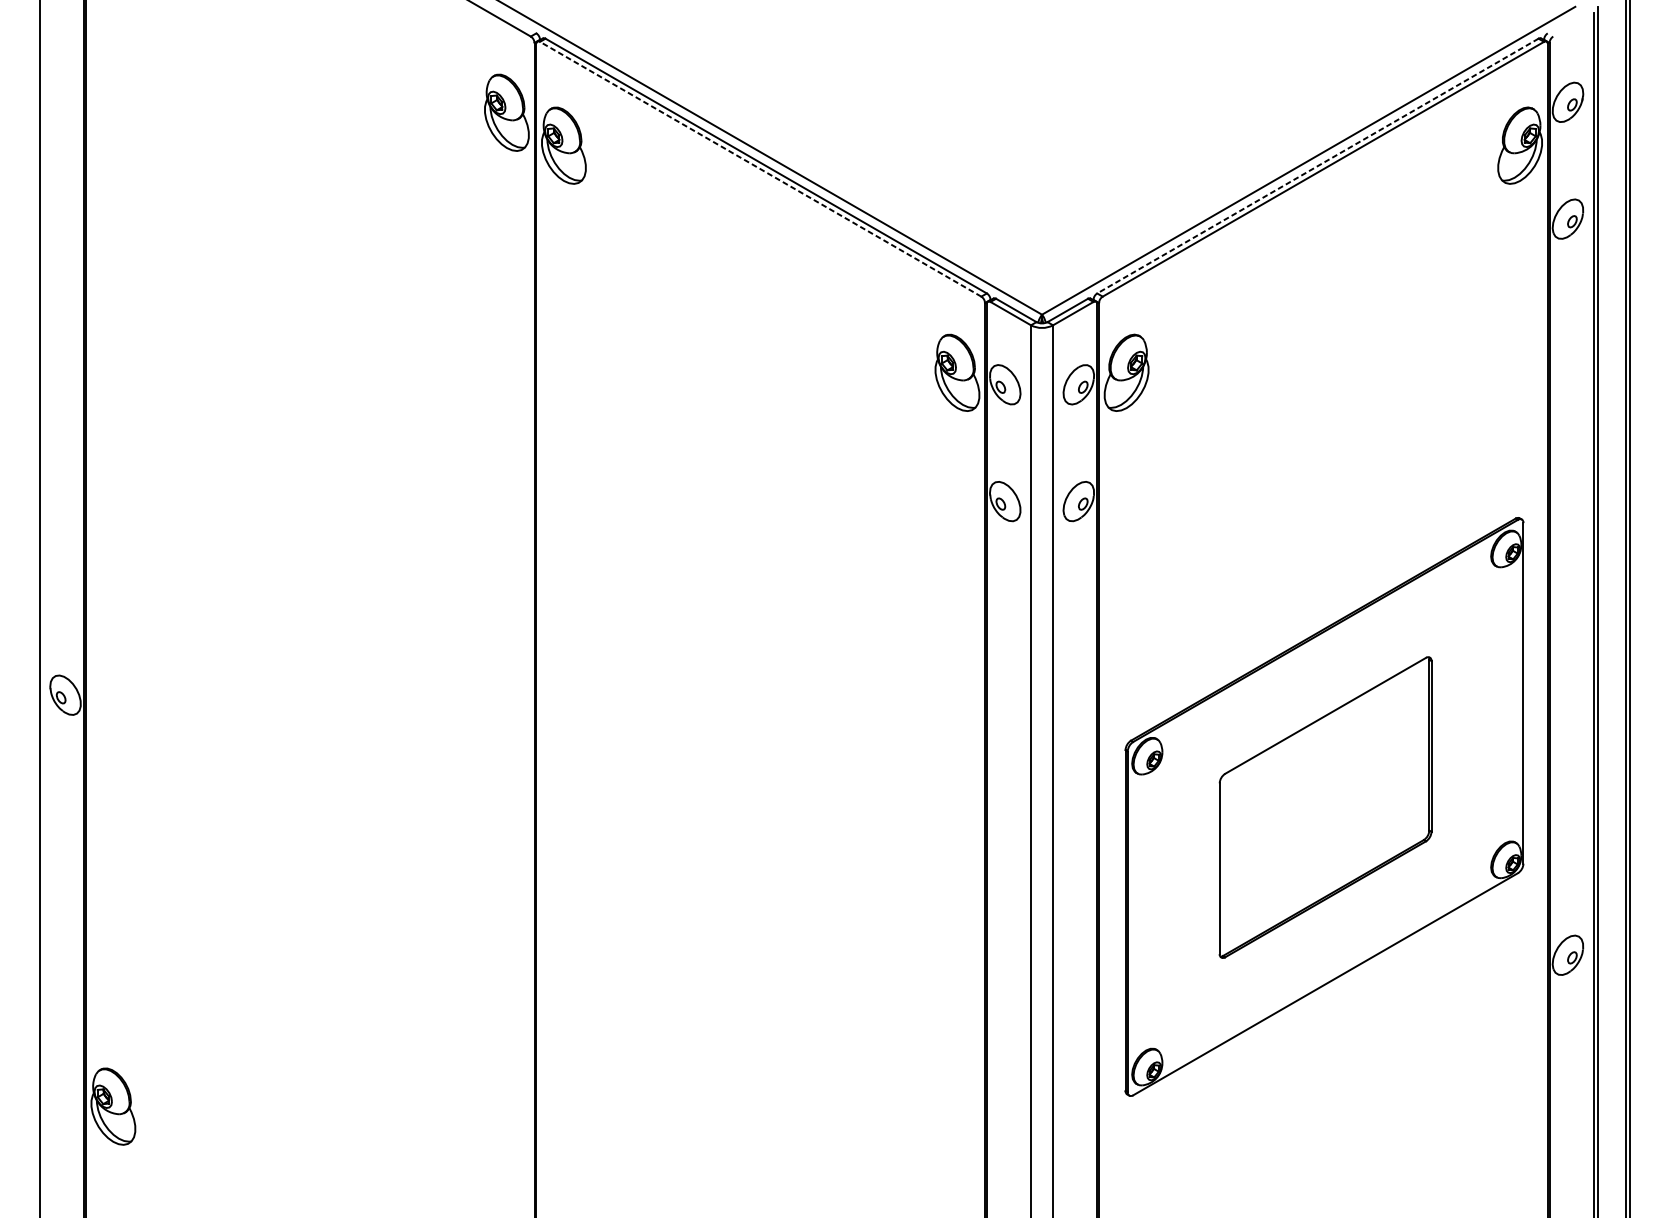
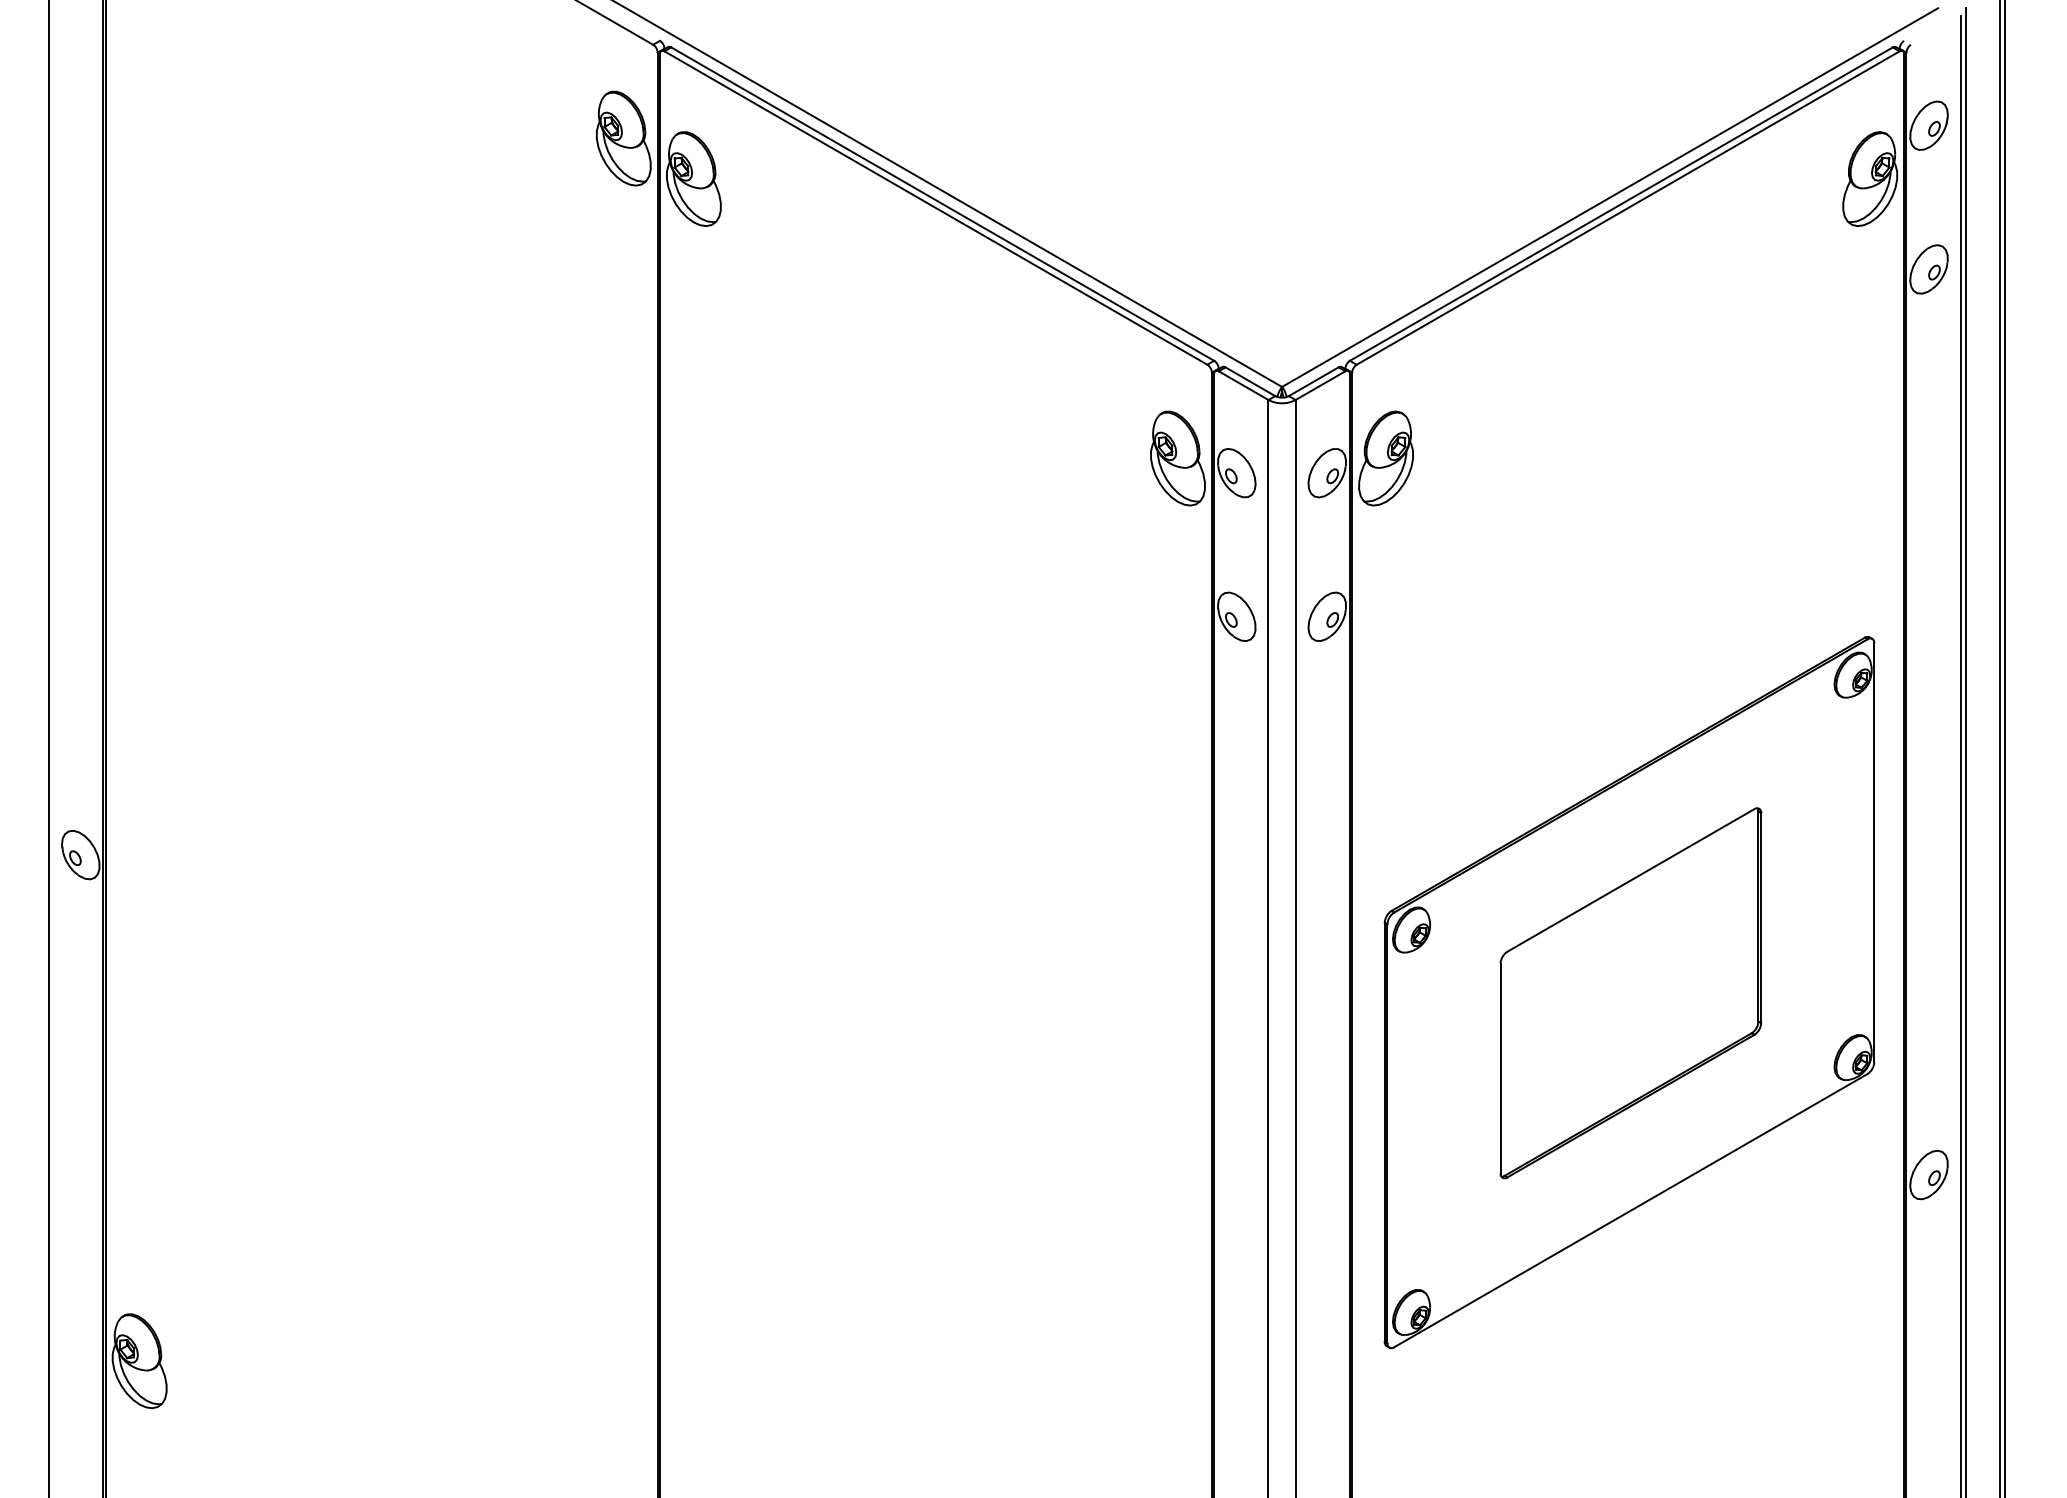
line: (1317, 166) -> (1620, 204), dashed -> solid
line: (760, 168) -> (935, 207), dashed -> solid

